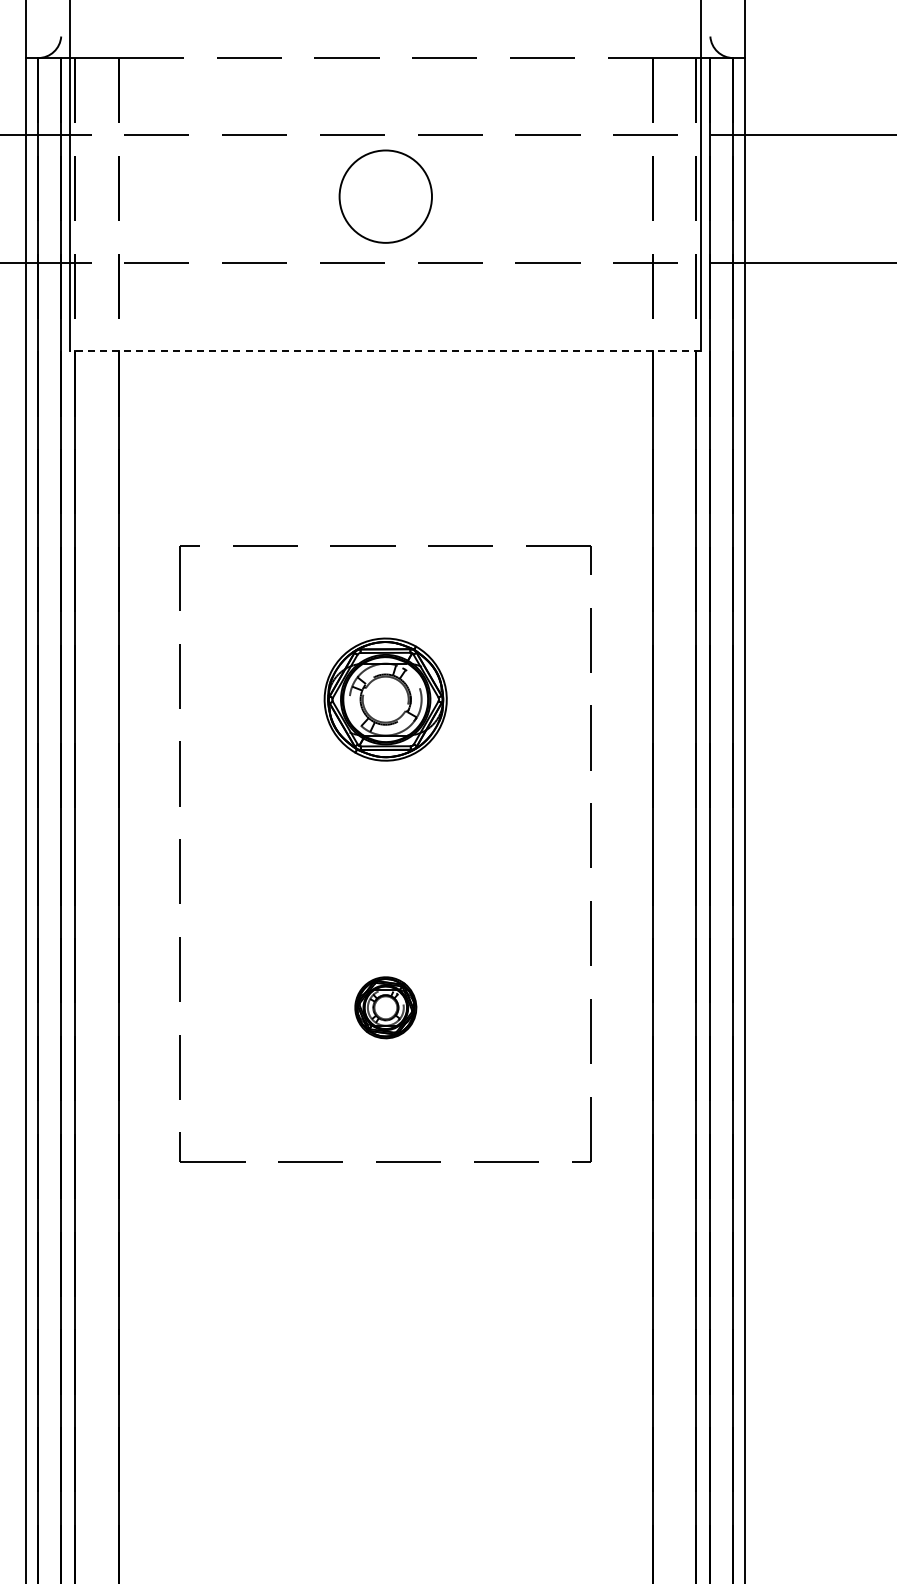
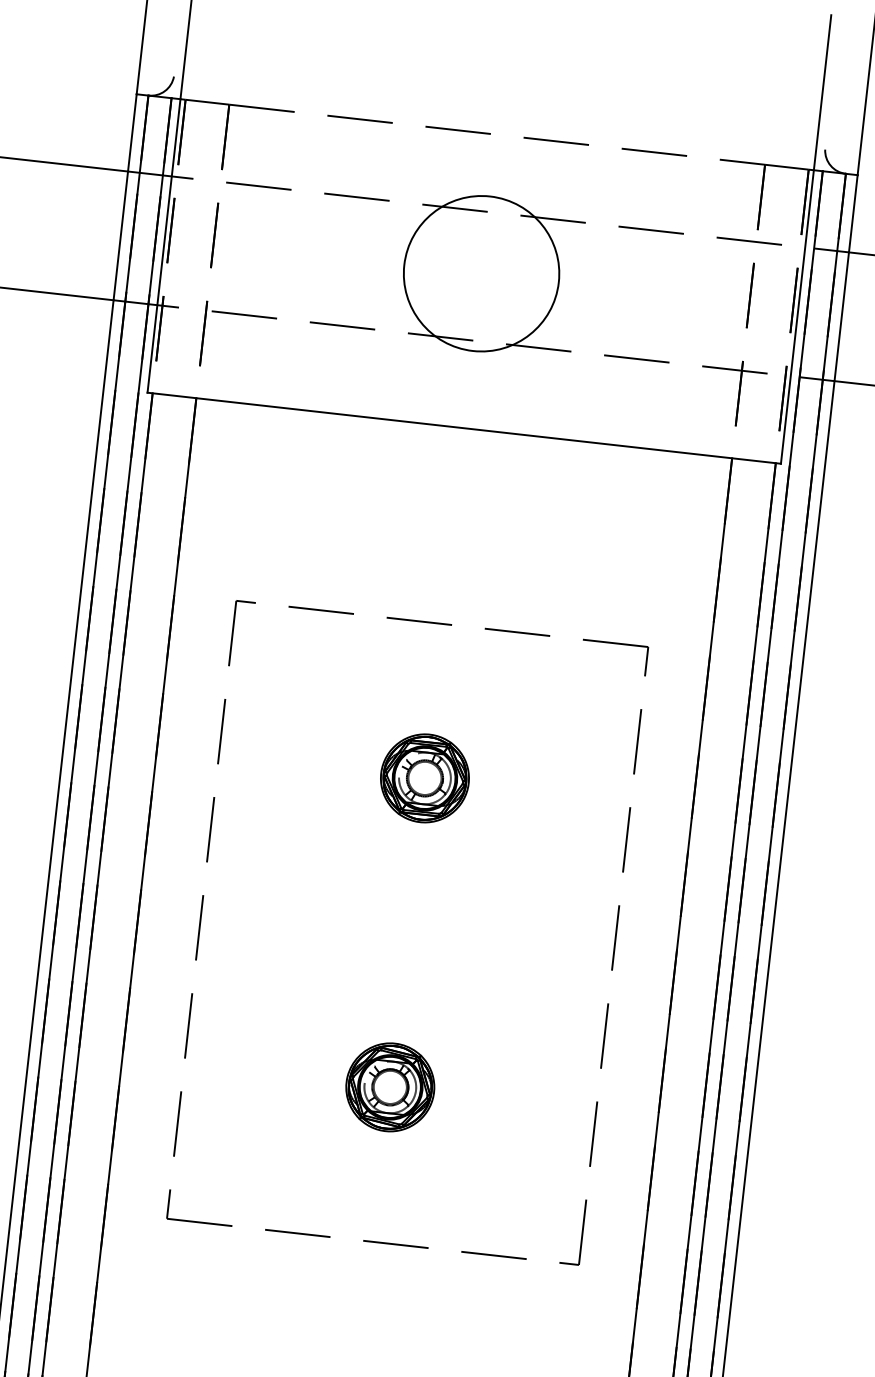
circle: (385, 196) -> (481, 273), size x1.67
line: (385, 350) -> (463, 428), dashed -> solid
part: (385, 699) -> (424, 778), size x0.71
part: (385, 1007) -> (390, 1087), size x1.43

